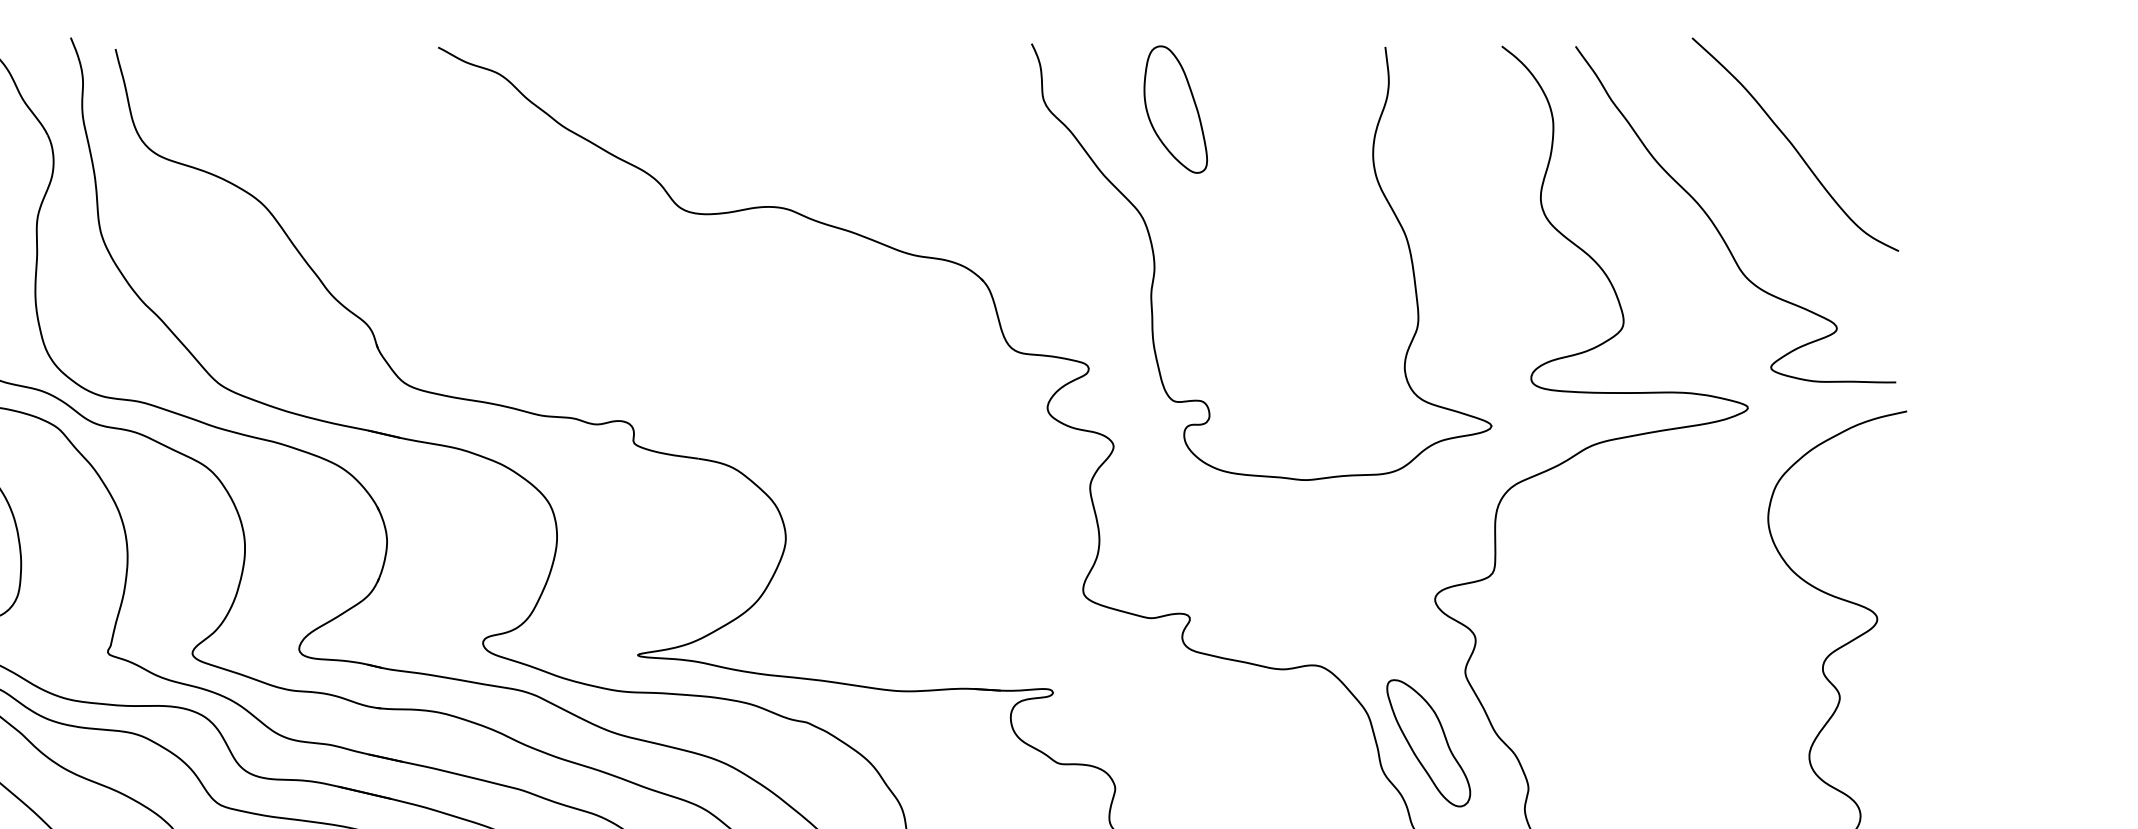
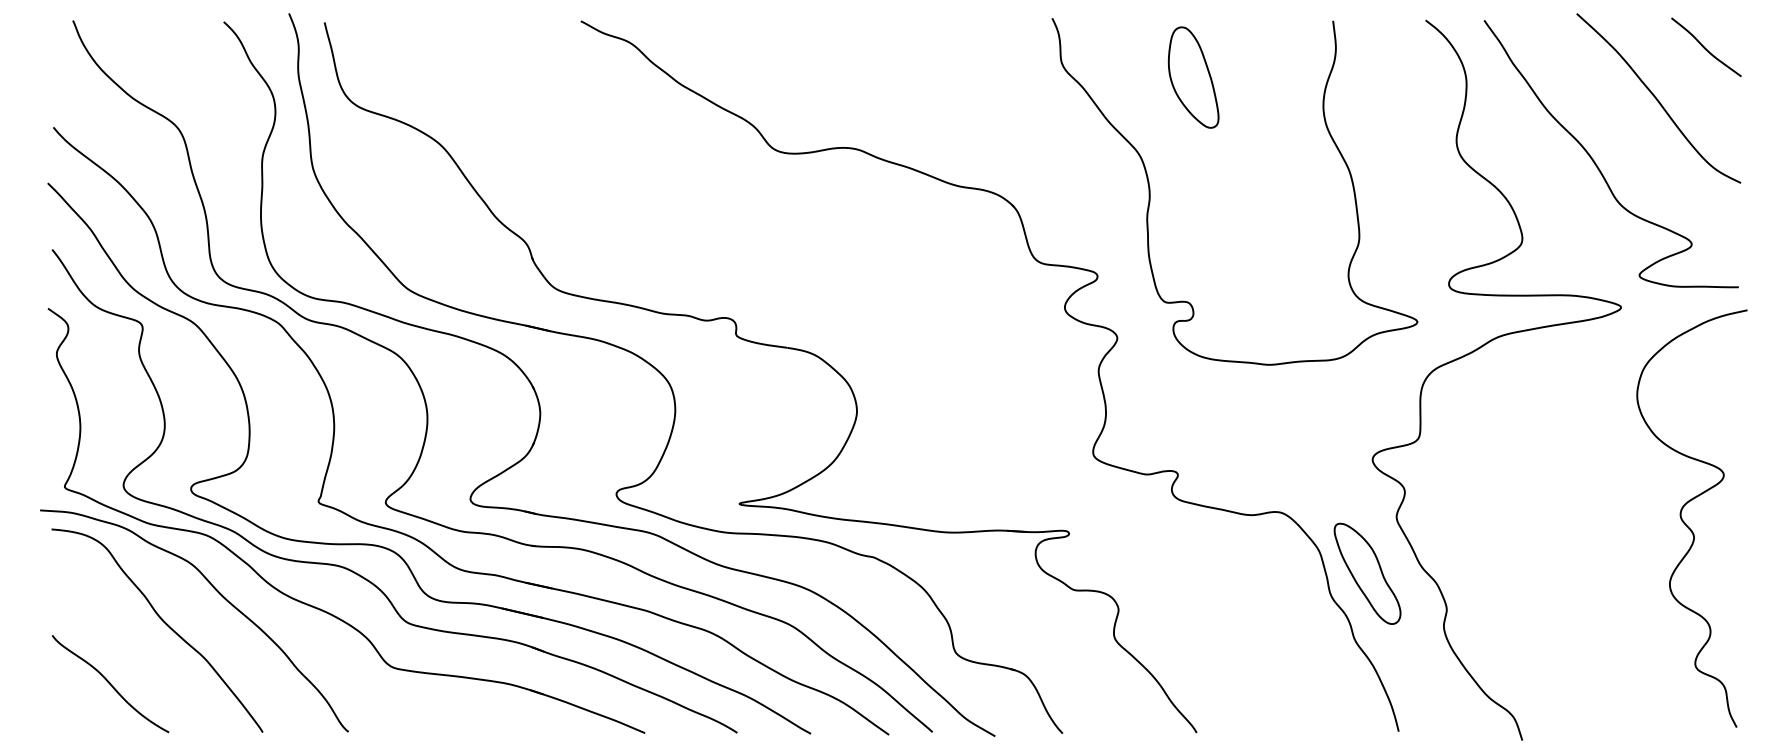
curve: (1854, 80) -> (1705, 47), added
part: (1175, 109) -> (1193, 77), moved

